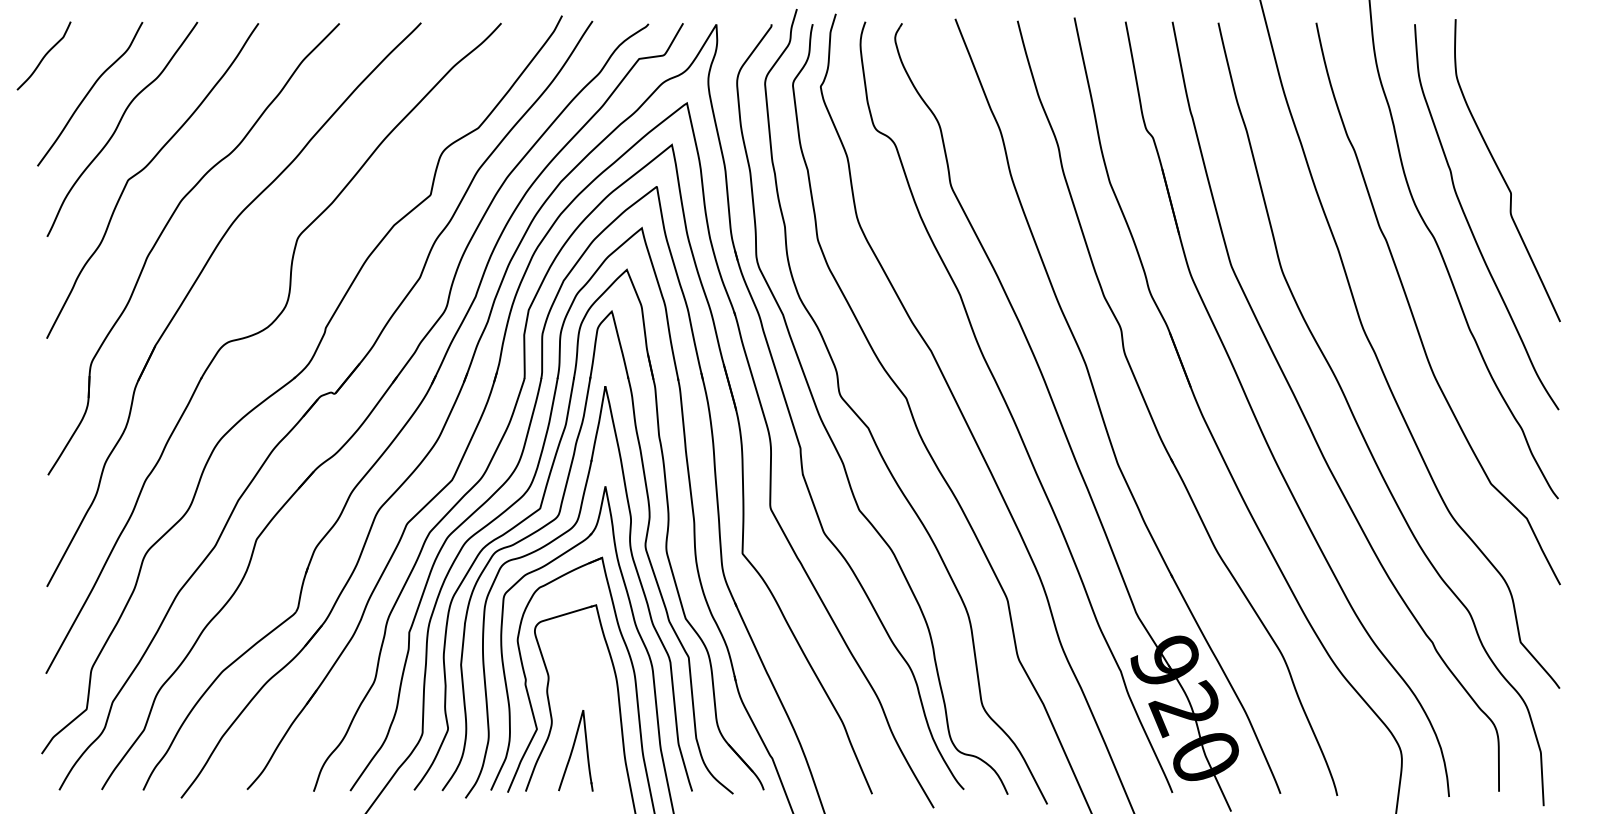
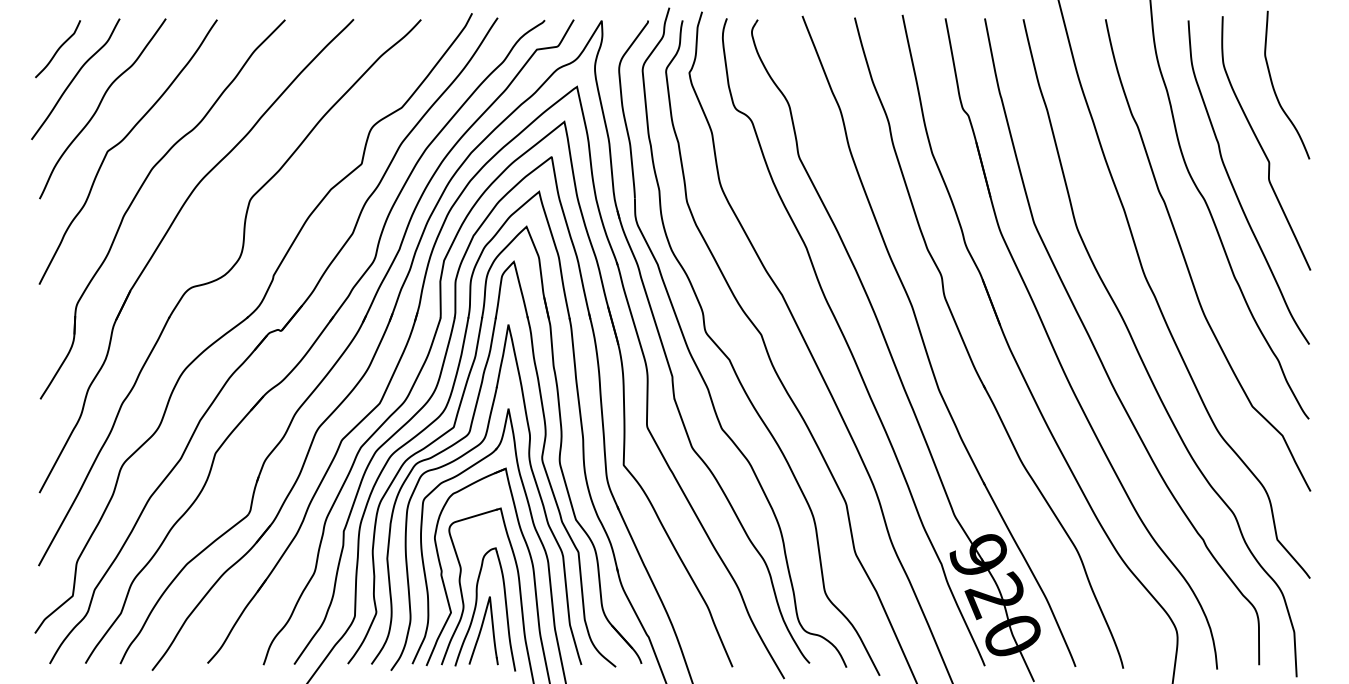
curve: (43, 56) -> (57, 49), moved
curve: (1517, 104) -> (1274, 87), added
part: (567, 723) -> (476, 607), added

